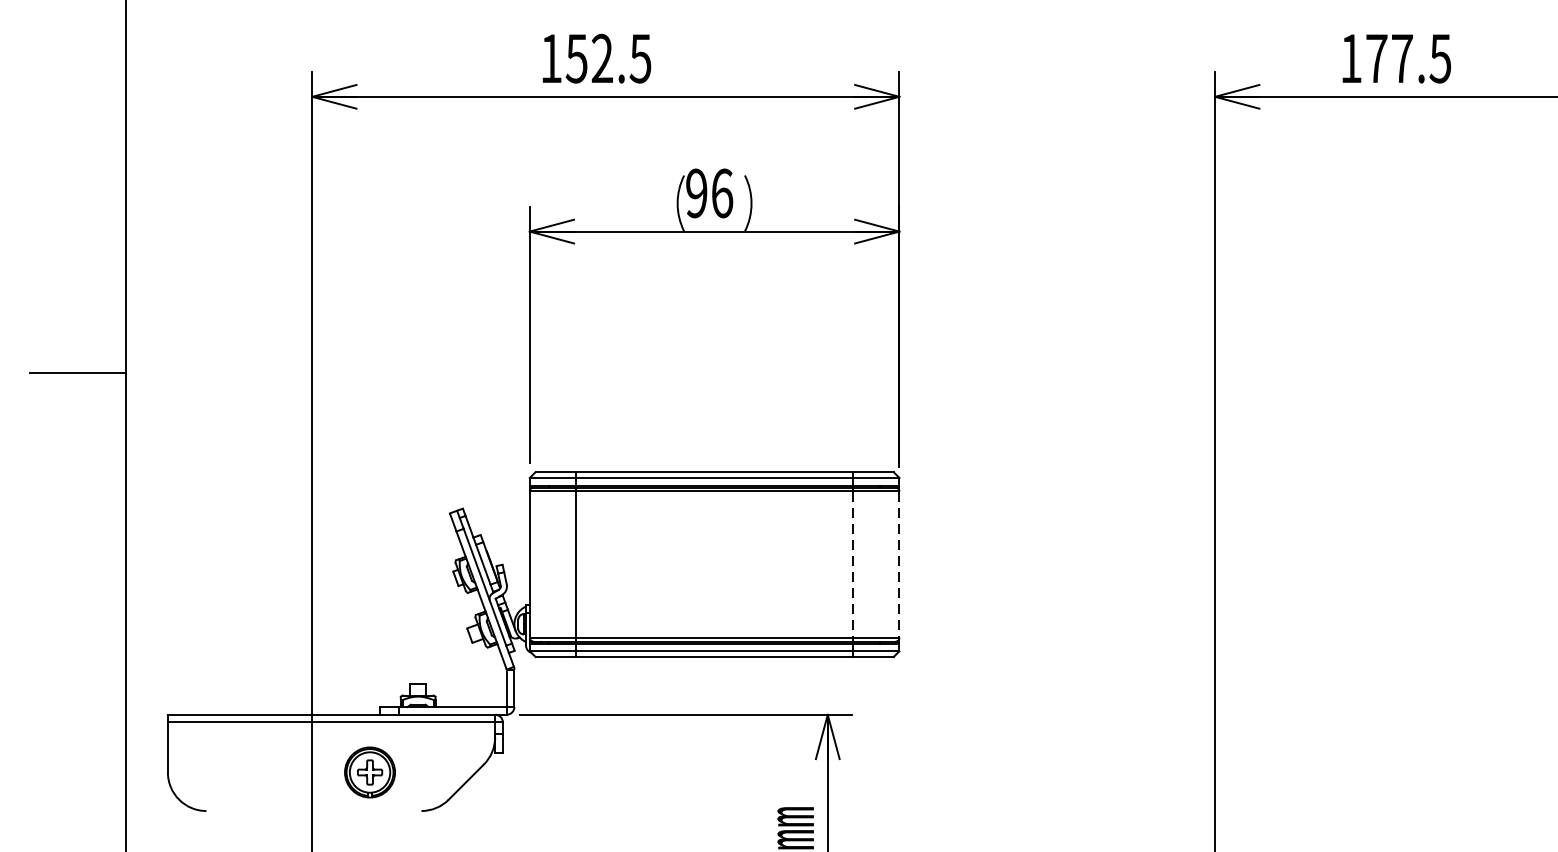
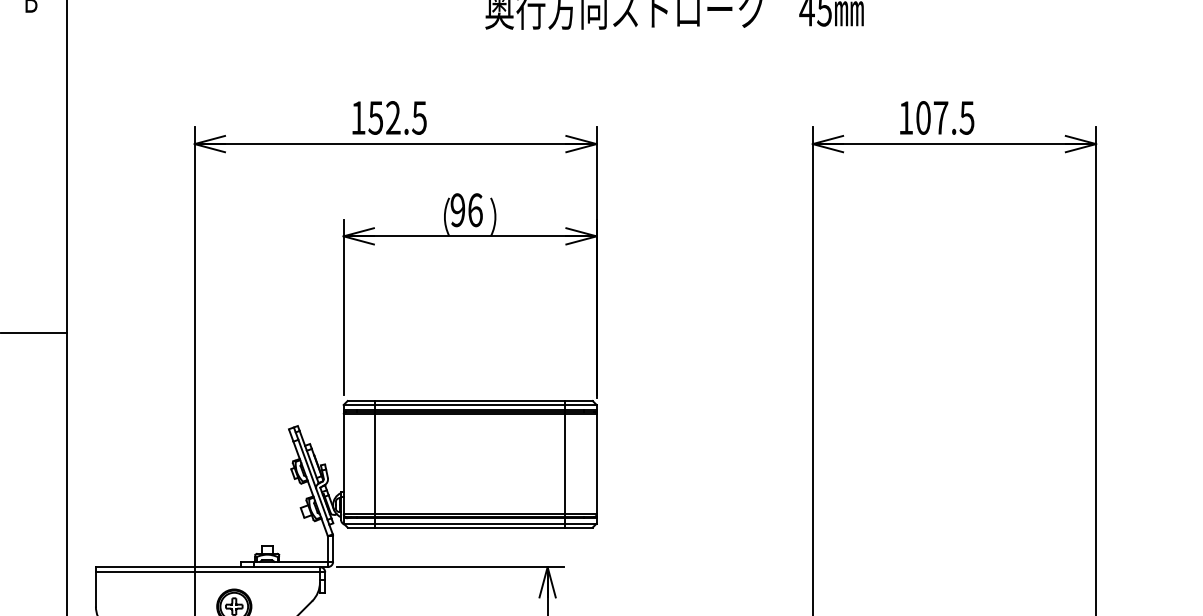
text: (1376, 57) -> (923, 117), 177.5 -> 107.5
line: (853, 564) -> (565, 464), dashed -> solid
line: (899, 564) -> (596, 464), dashed -> solid

